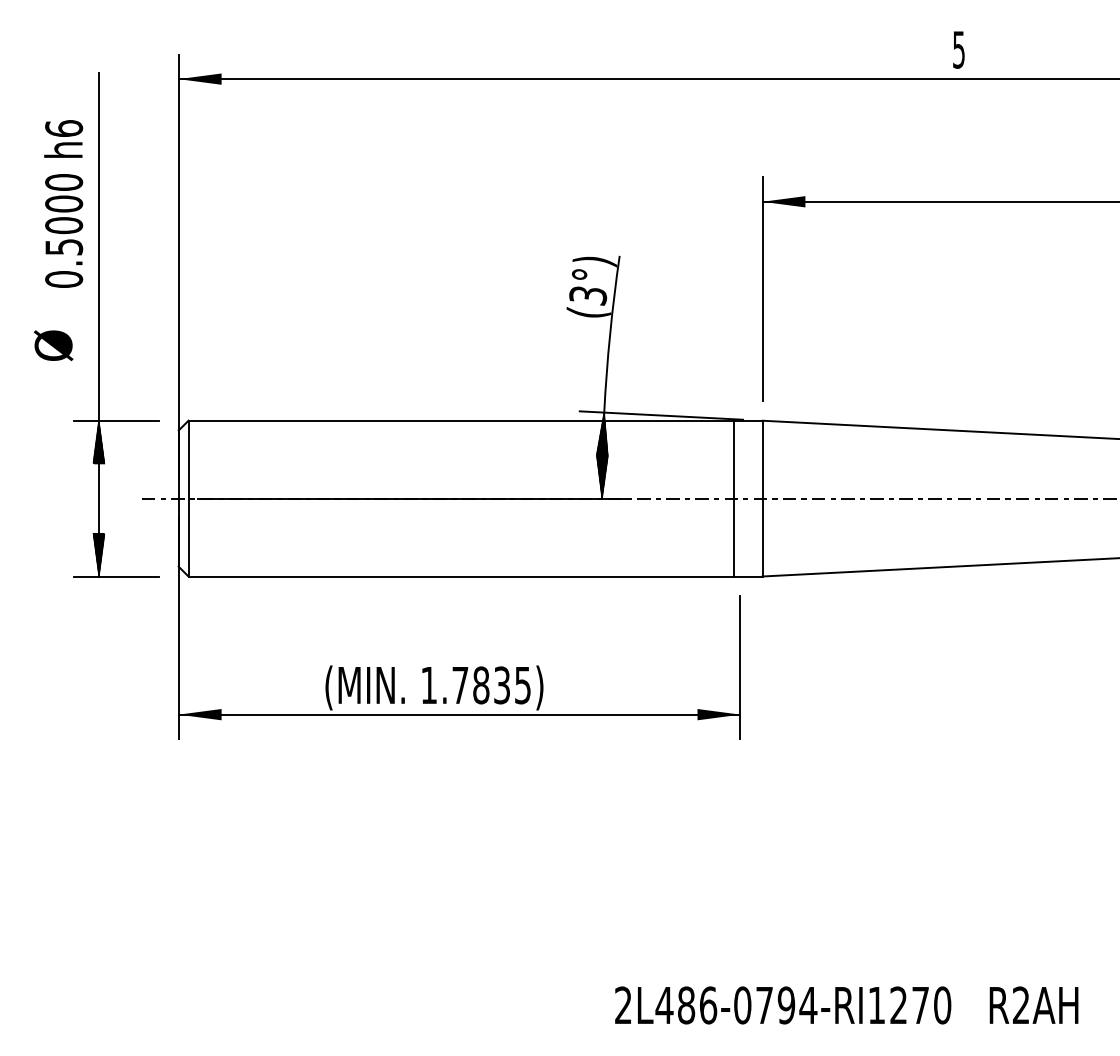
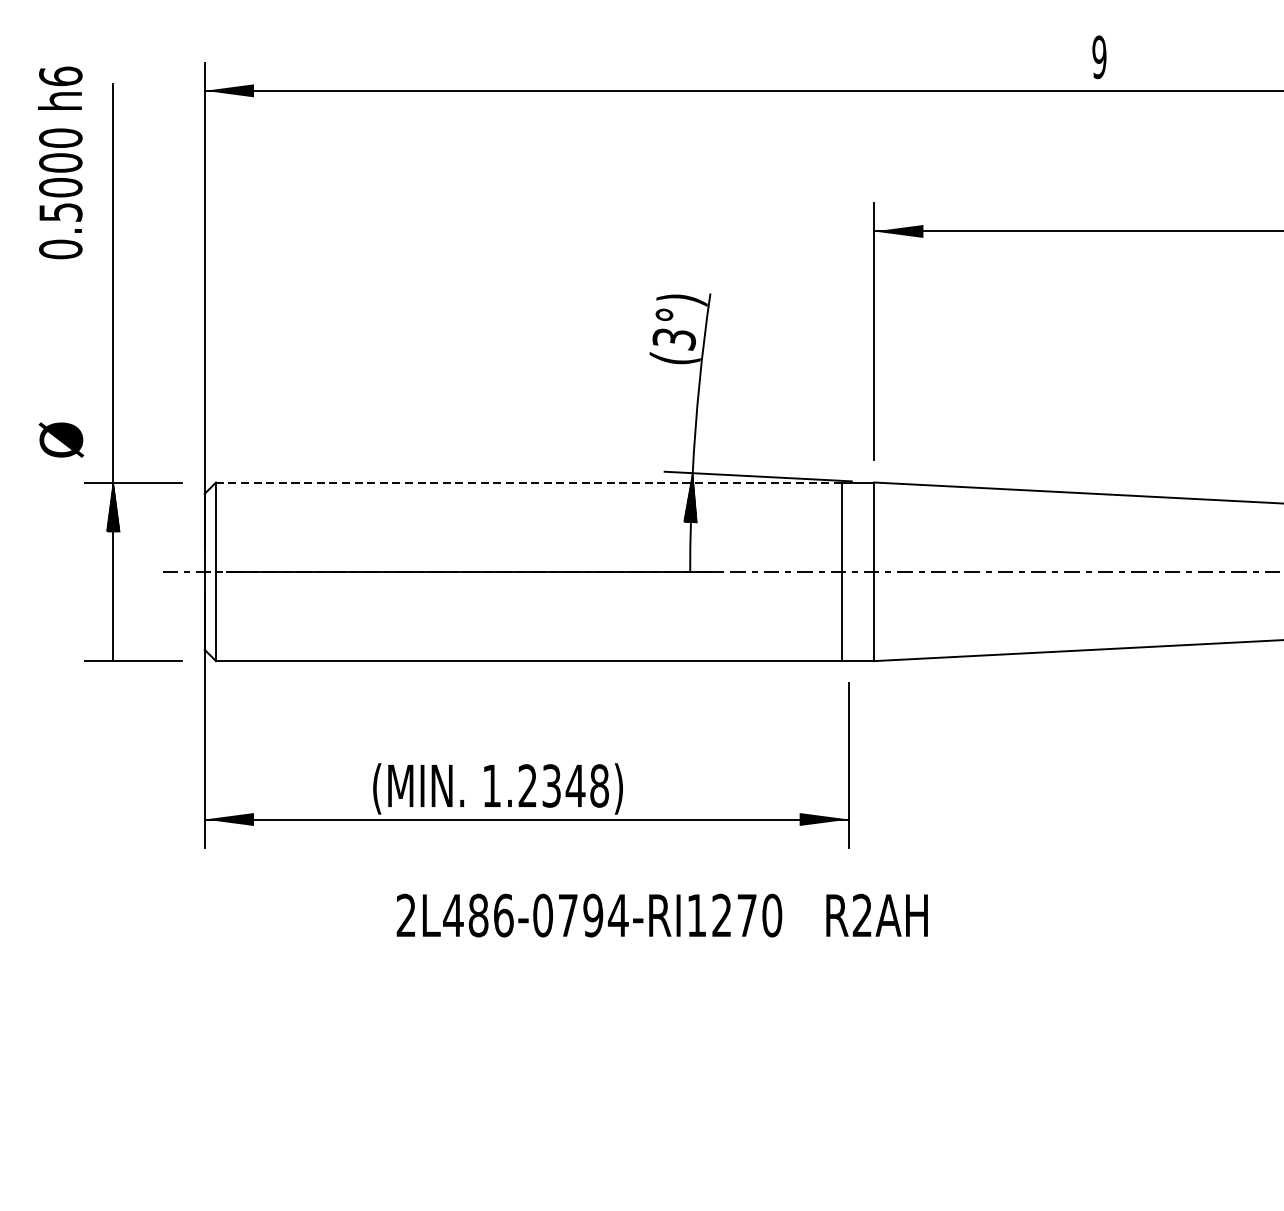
text: (958, 49) -> (1098, 56), 5 -> 9
text: (63, 203) -> (60, 162), moved
text: (53, 345) -> (61, 439), moved
line: (461, 420) -> (529, 482), solid -> dashed
hatch: (601, 476) -> (689, 546), removed
hatch: (98, 554) -> (112, 635), removed
text: (491, 685) -> (563, 786), 1.7835) -> 1.2348)
text: (846, 1005) -> (662, 915), moved

